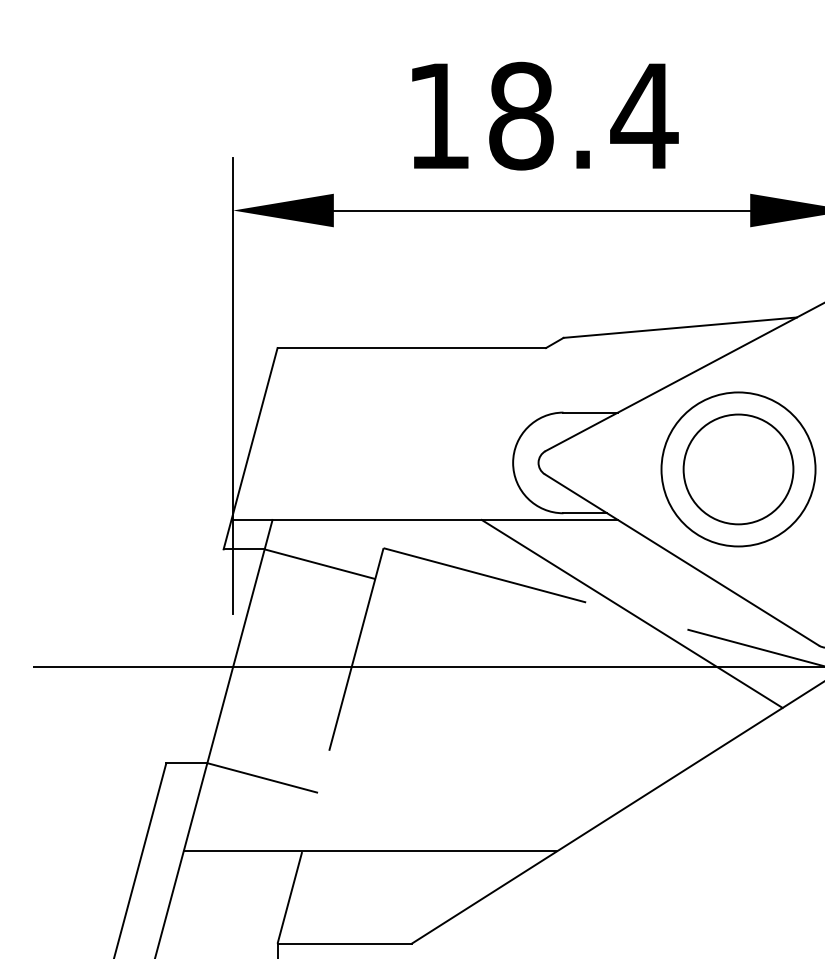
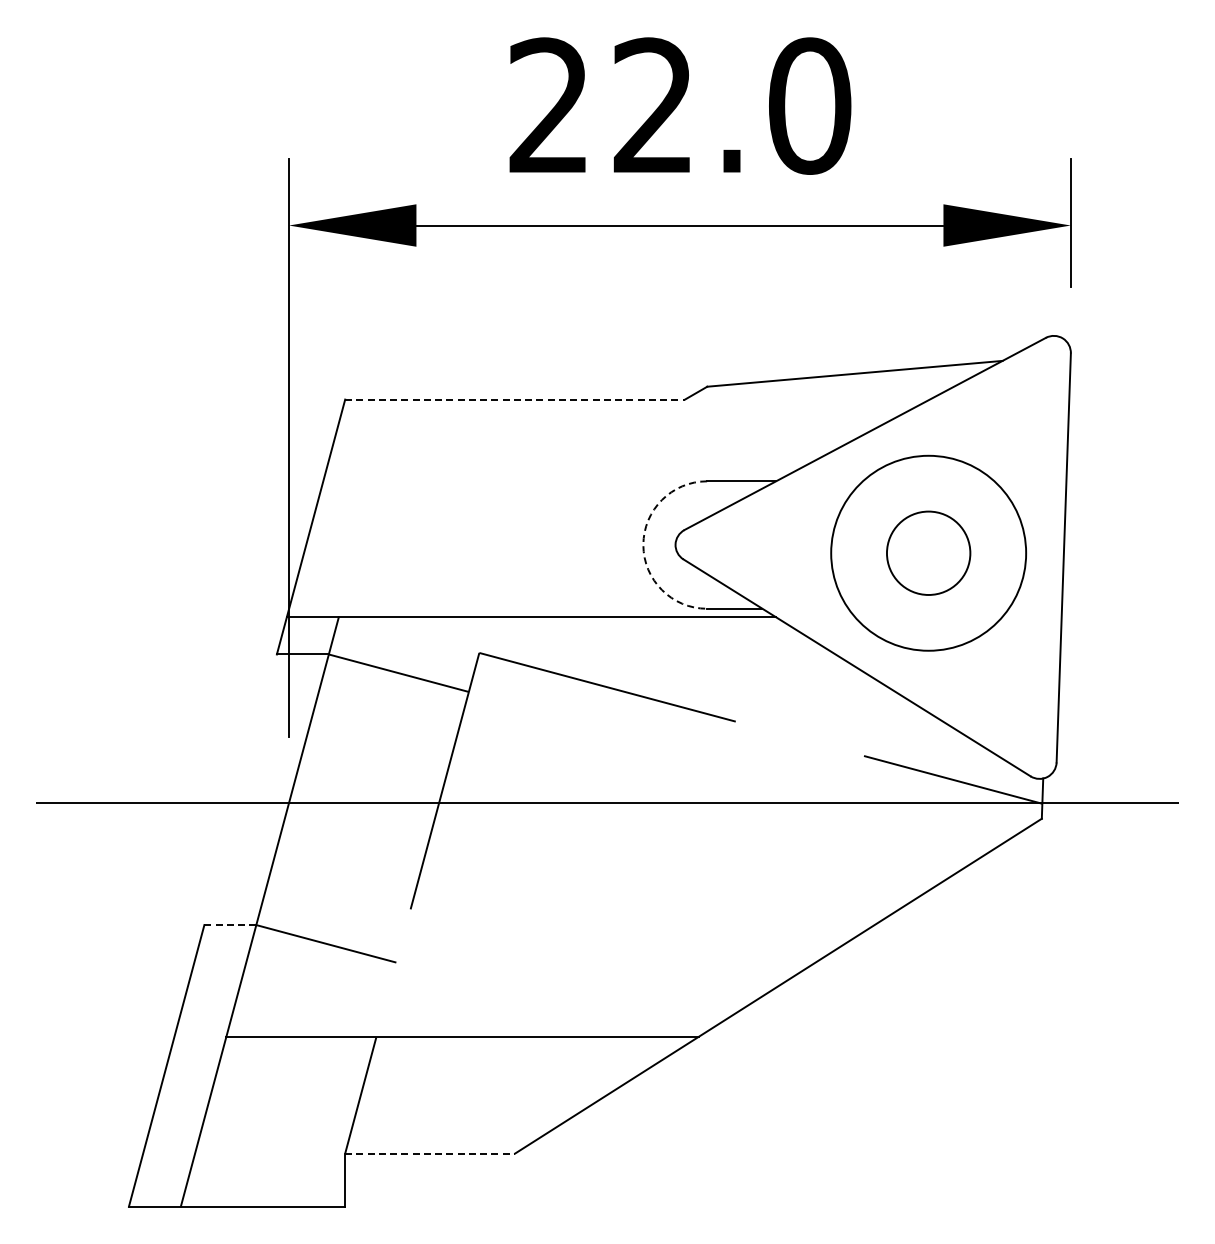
text: (543, 115) -> (681, 105), 18.4 -> 22.0
line: (412, 347) -> (515, 399), solid -> dashed
arc: (513, 463) -> (643, 545), solid -> dashed
circle: (738, 468) -> (928, 552), size x0.6
line: (631, 614) -> (793, 736), removed
line: (186, 763) -> (230, 925), solid -> dashed
line: (344, 943) -> (430, 1153), solid -> dashed

